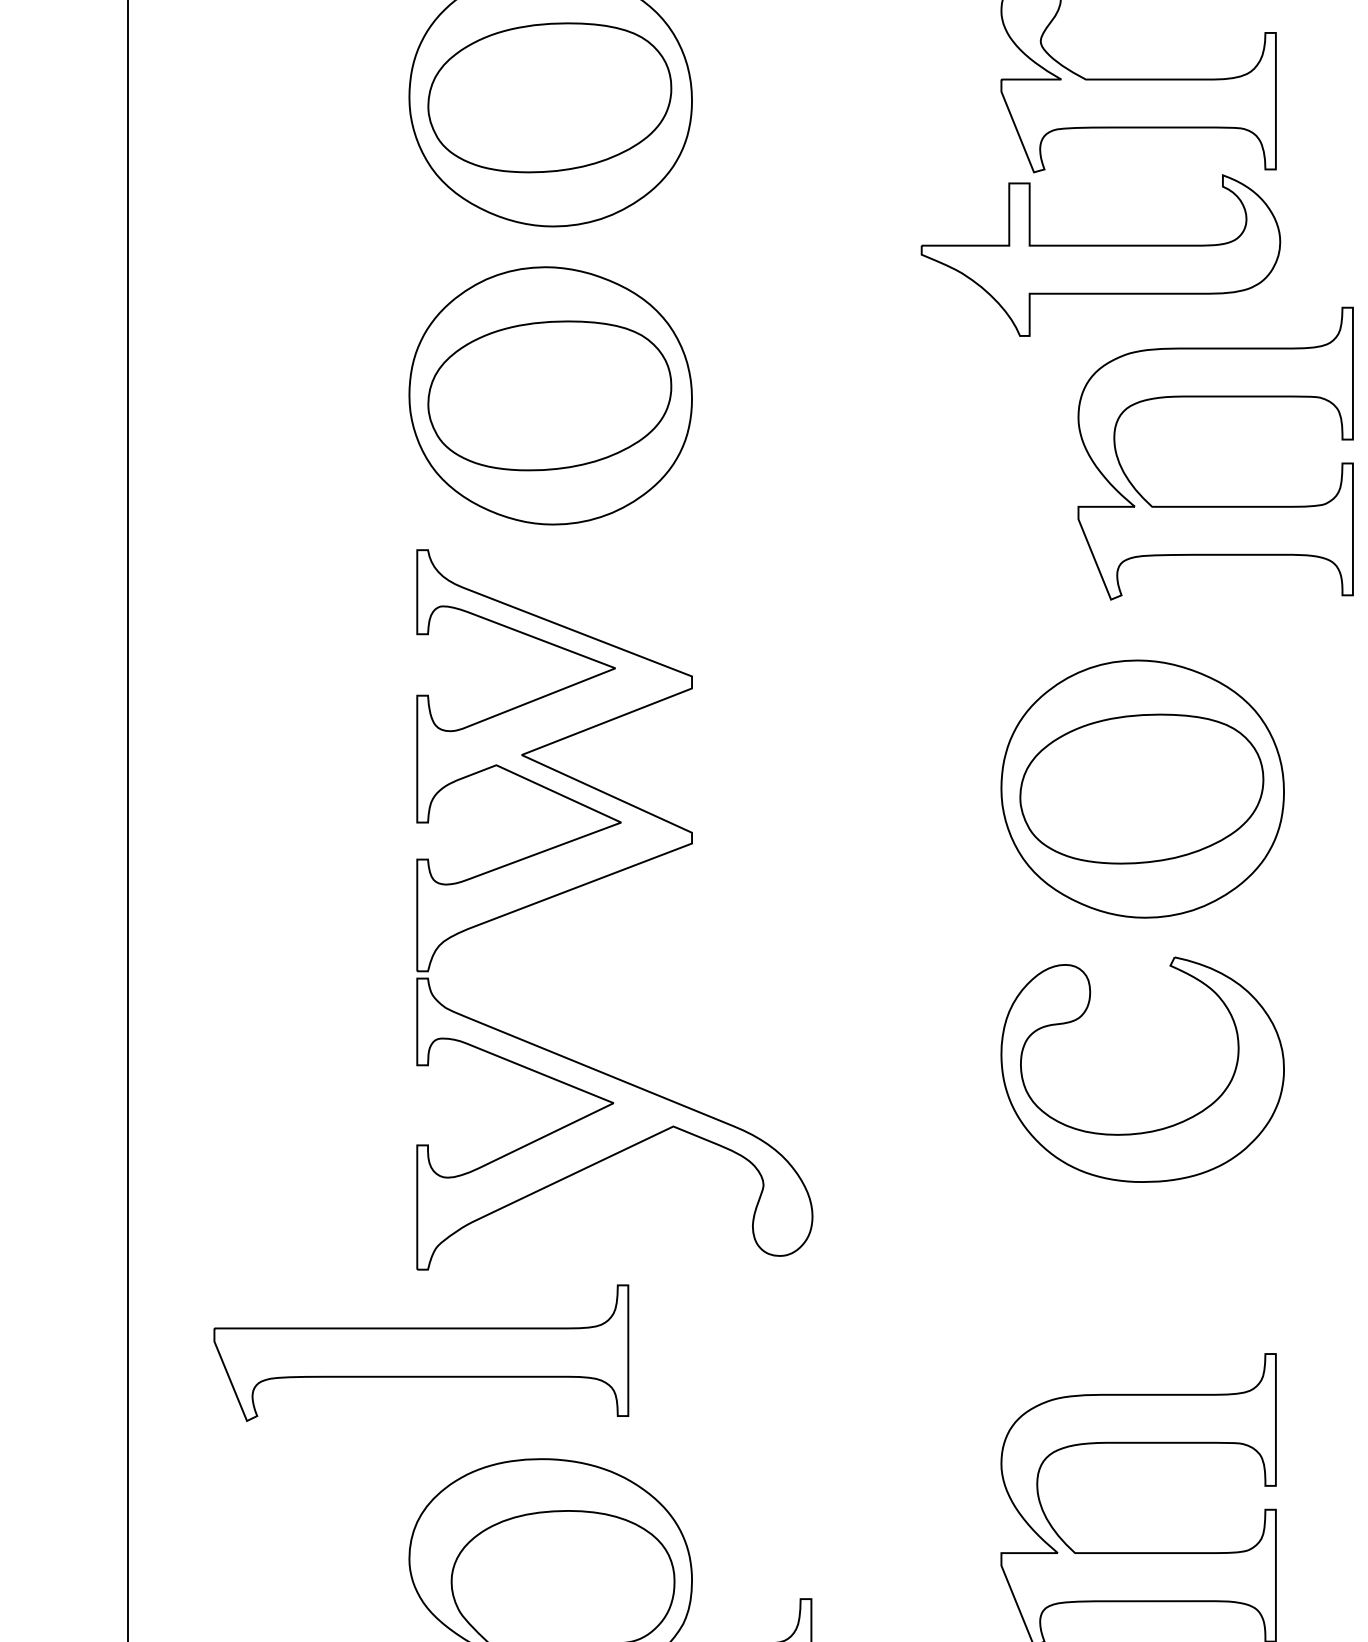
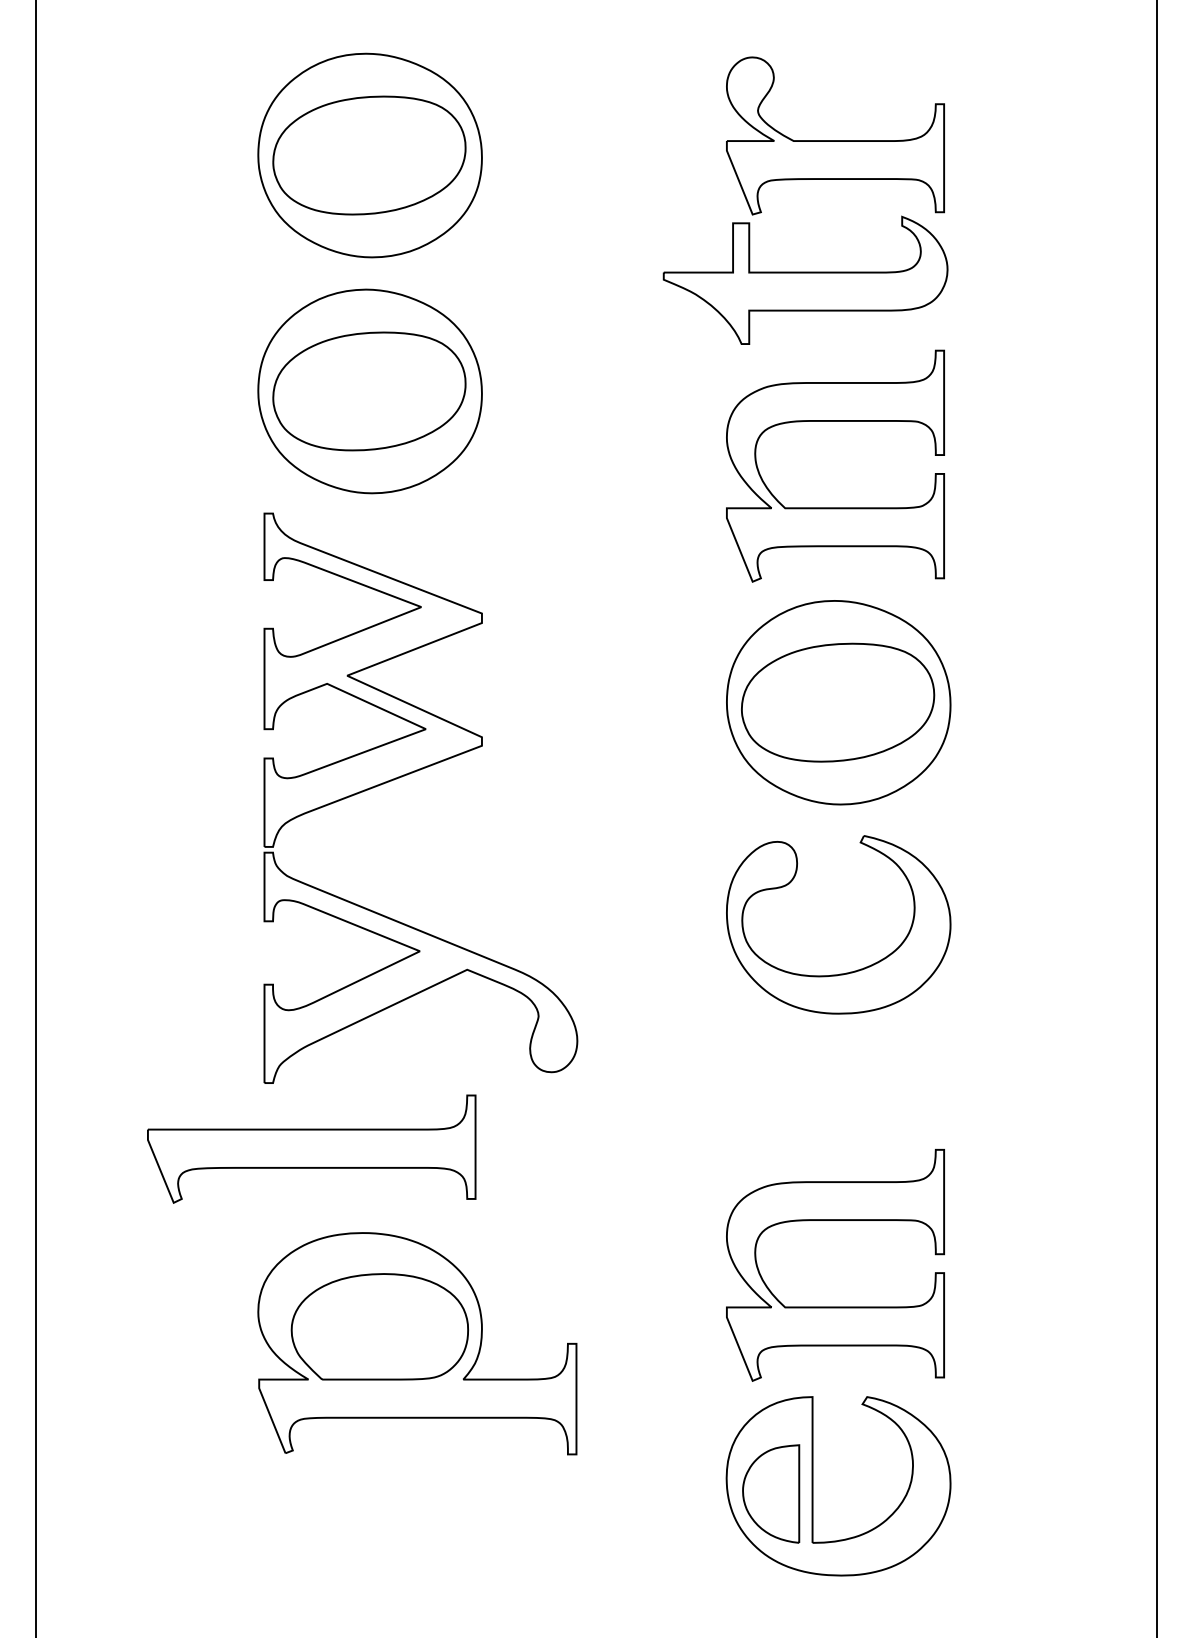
part: (1215, 505) -> (835, 507), moved
part: (421, 1352) -> (311, 1148), moved

